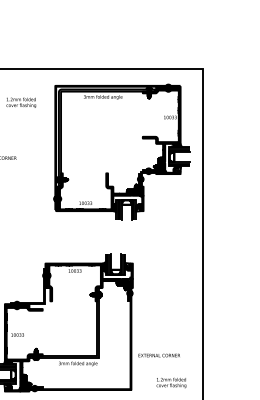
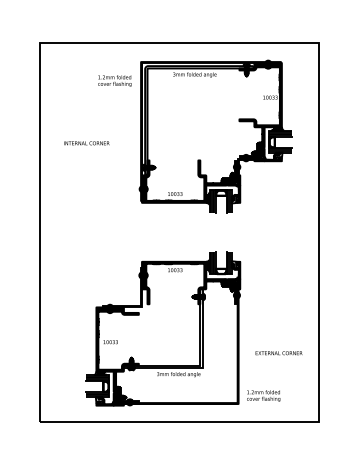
part: (121, 152) -> (215, 136), moved
text: (158, 355) -> (278, 353), moved
text: (171, 382) -> (263, 395), moved

